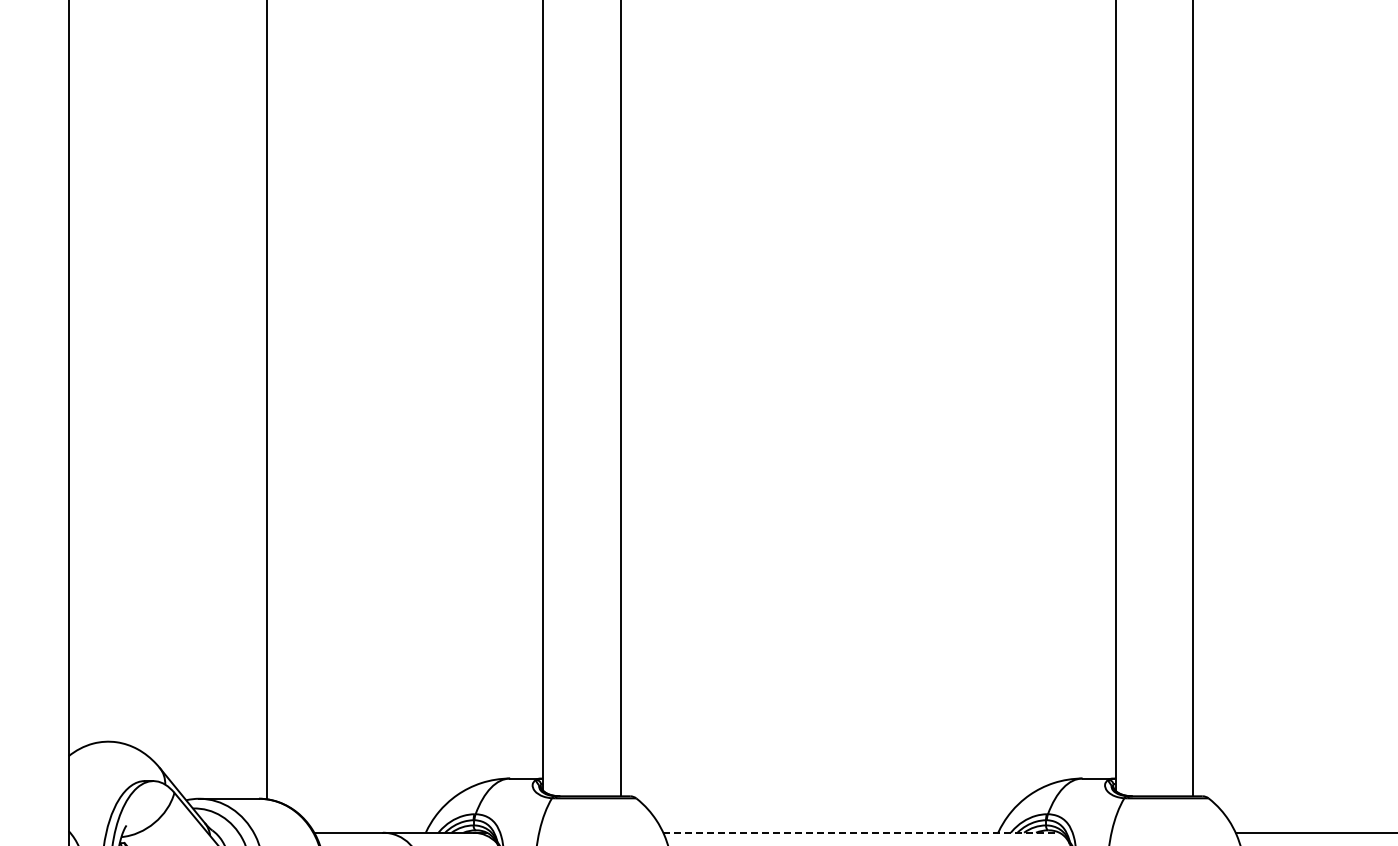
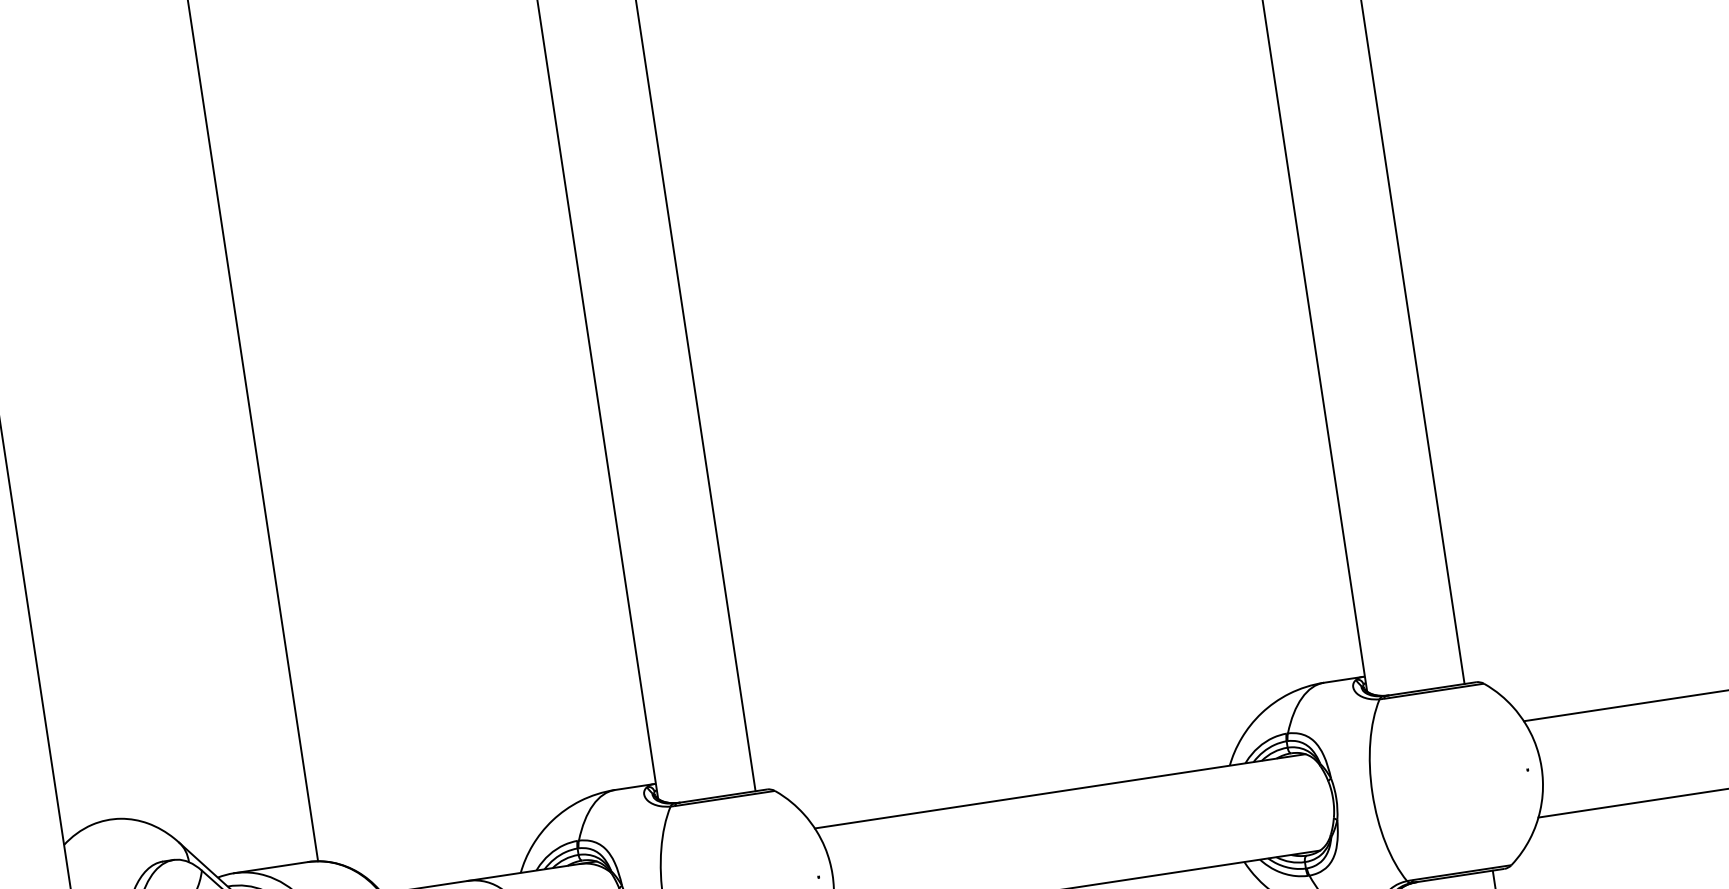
line: (861, 832) -> (1060, 791), dashed -> solid

